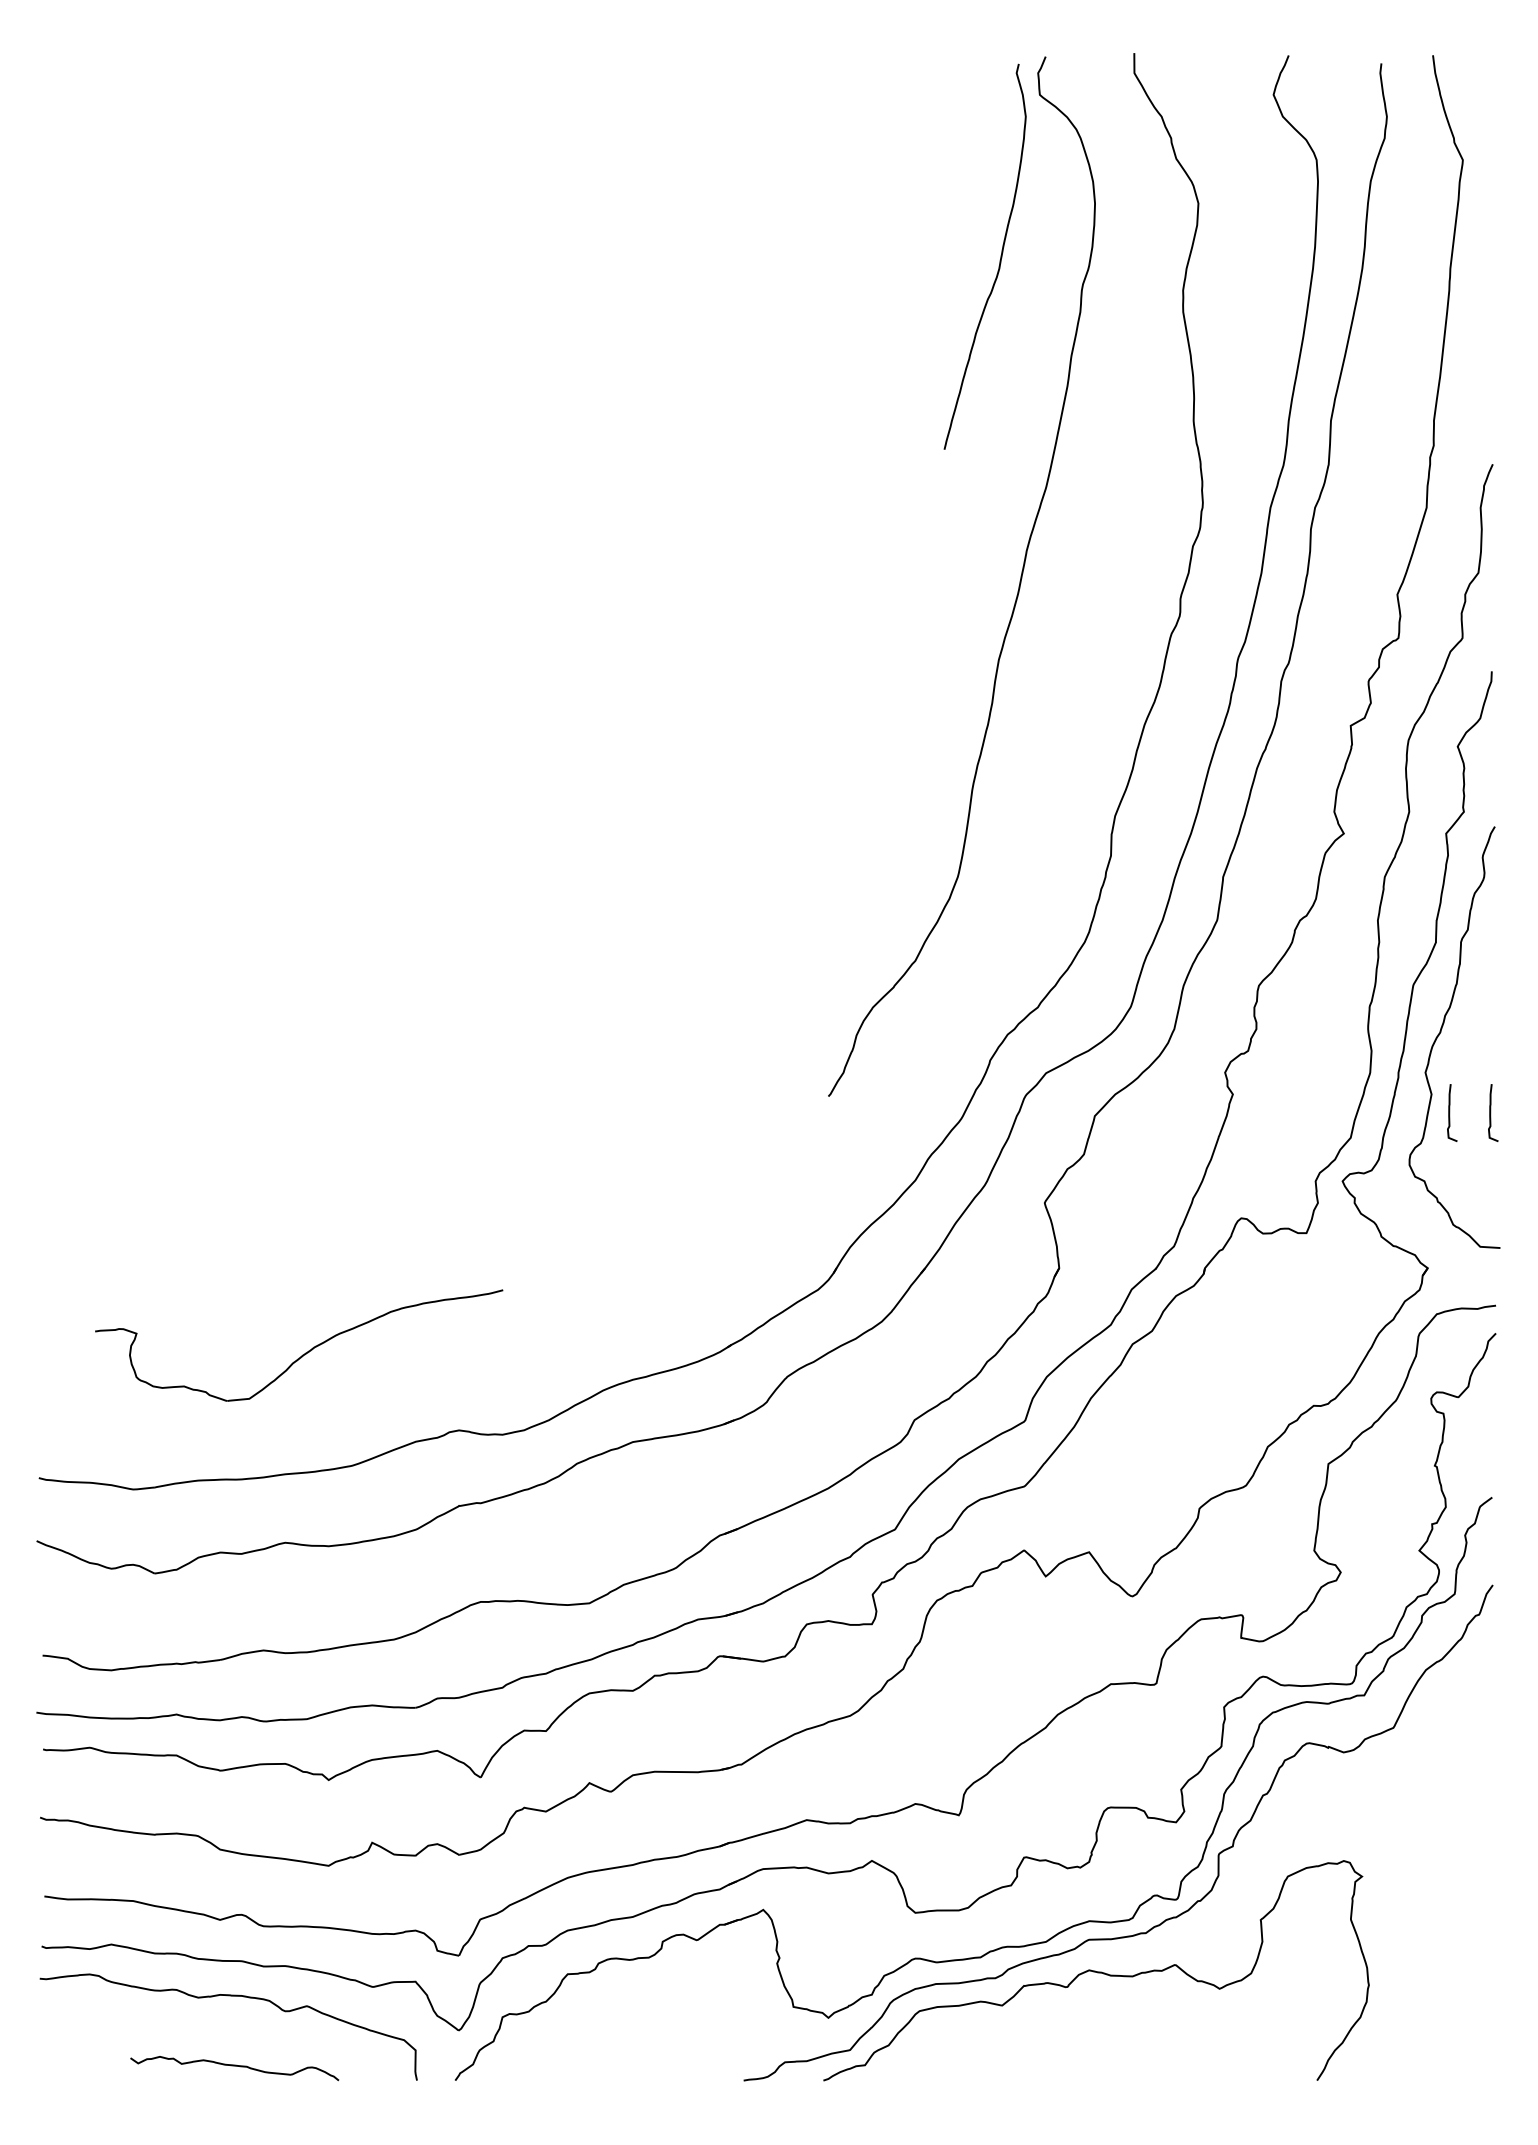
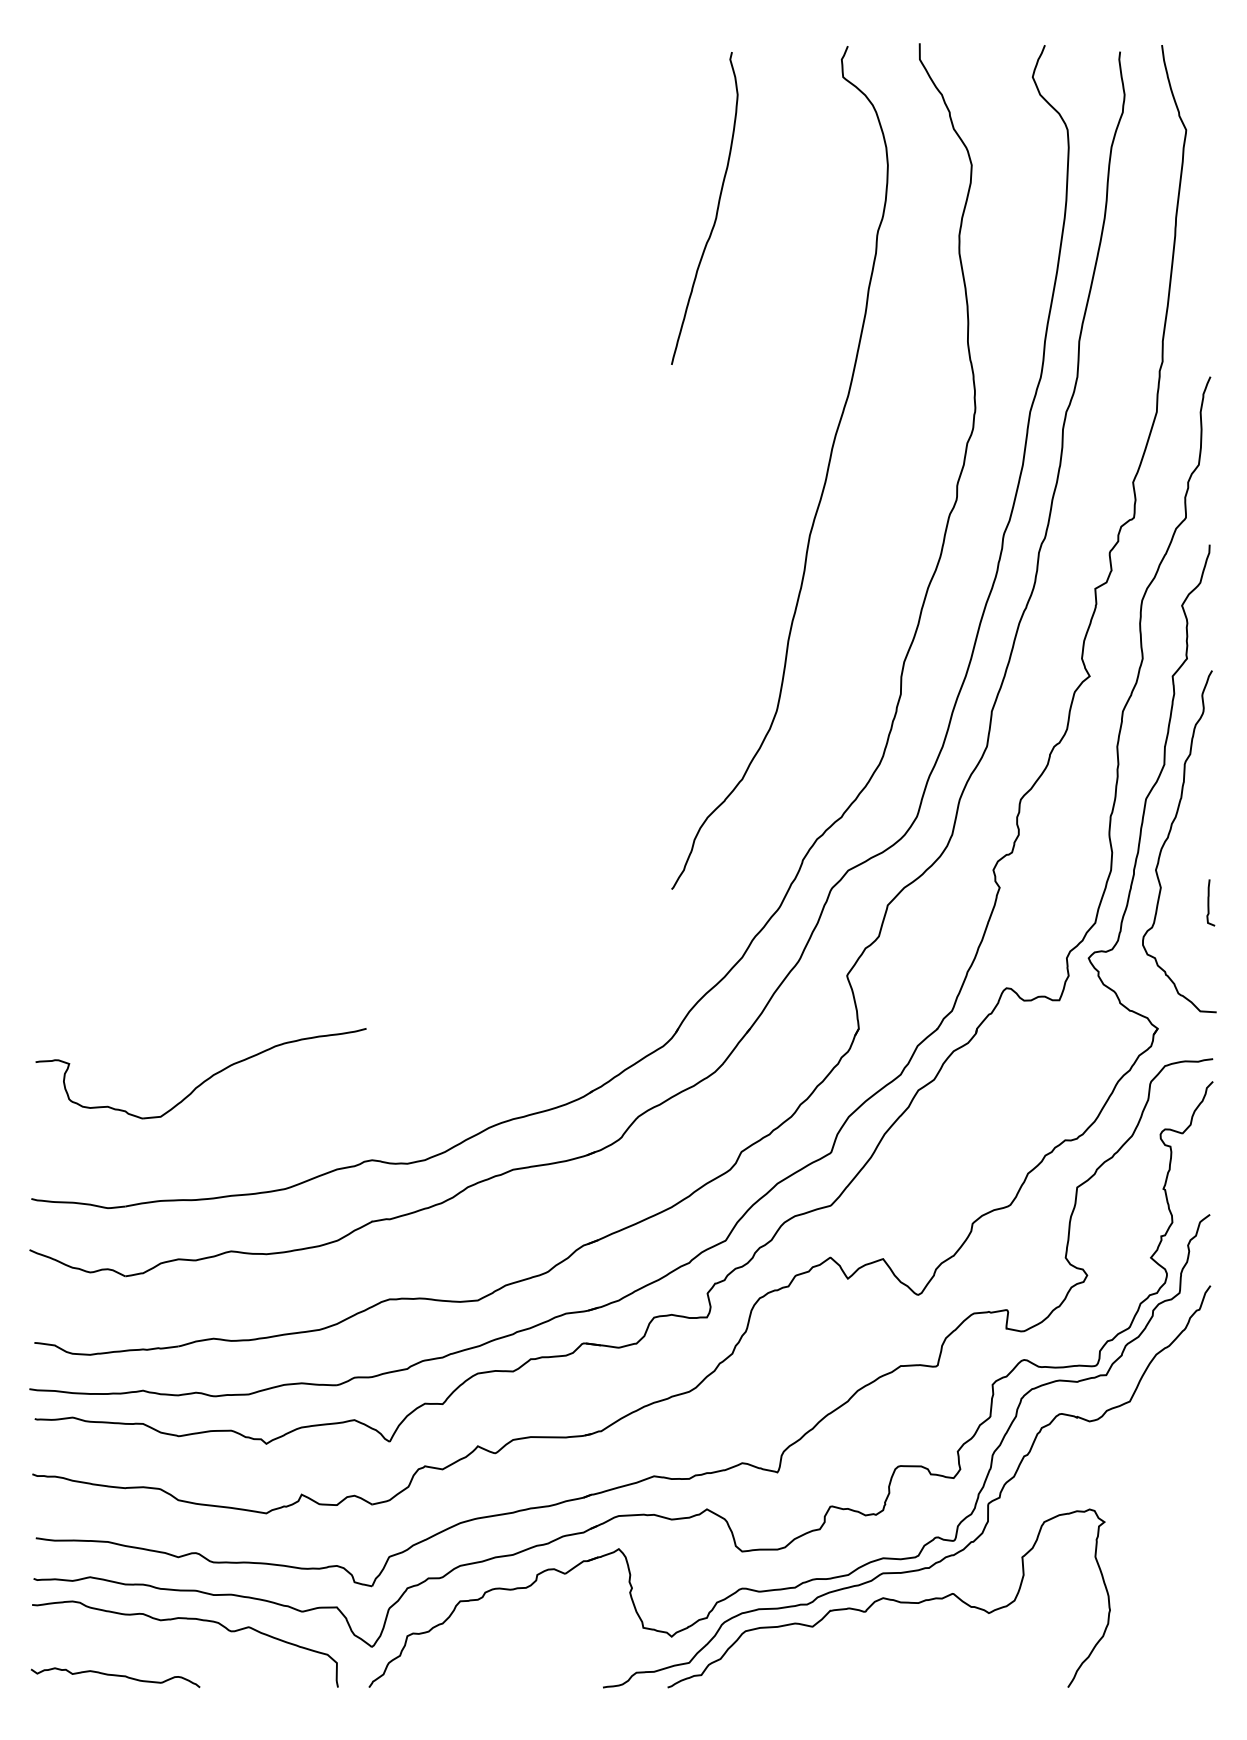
curve: (999, 260) -> (716, 211), moved
curve: (1450, 1112) -> (1176, 902), removed
part: (305, 1352) -> (206, 1079), moved
curve: (234, 2066) -> (115, 1676), moved

